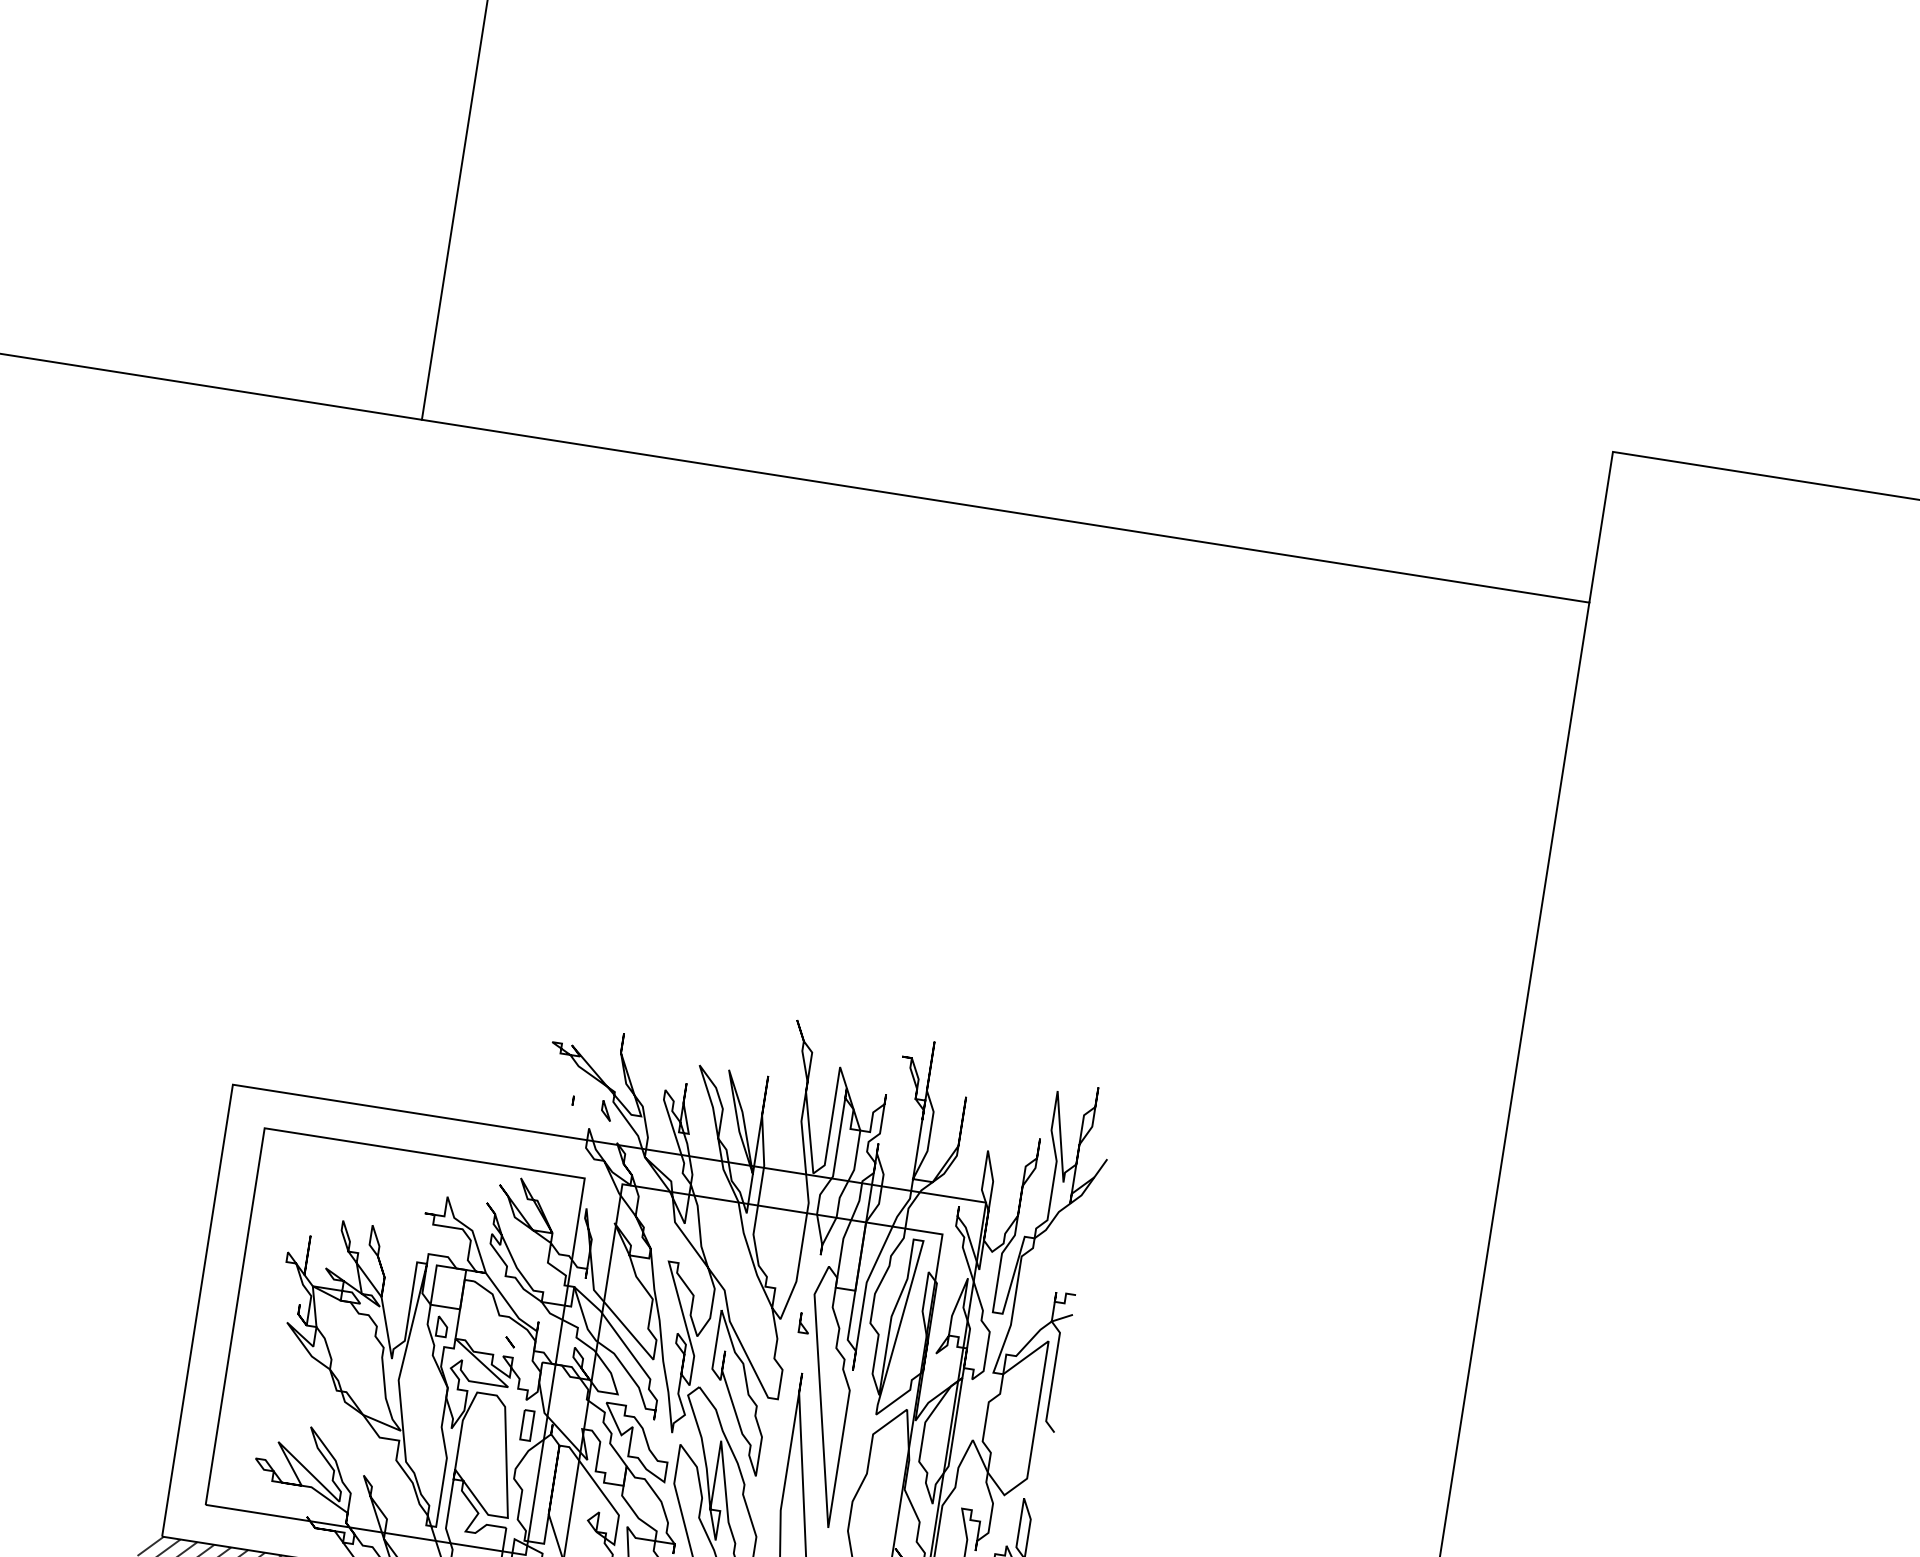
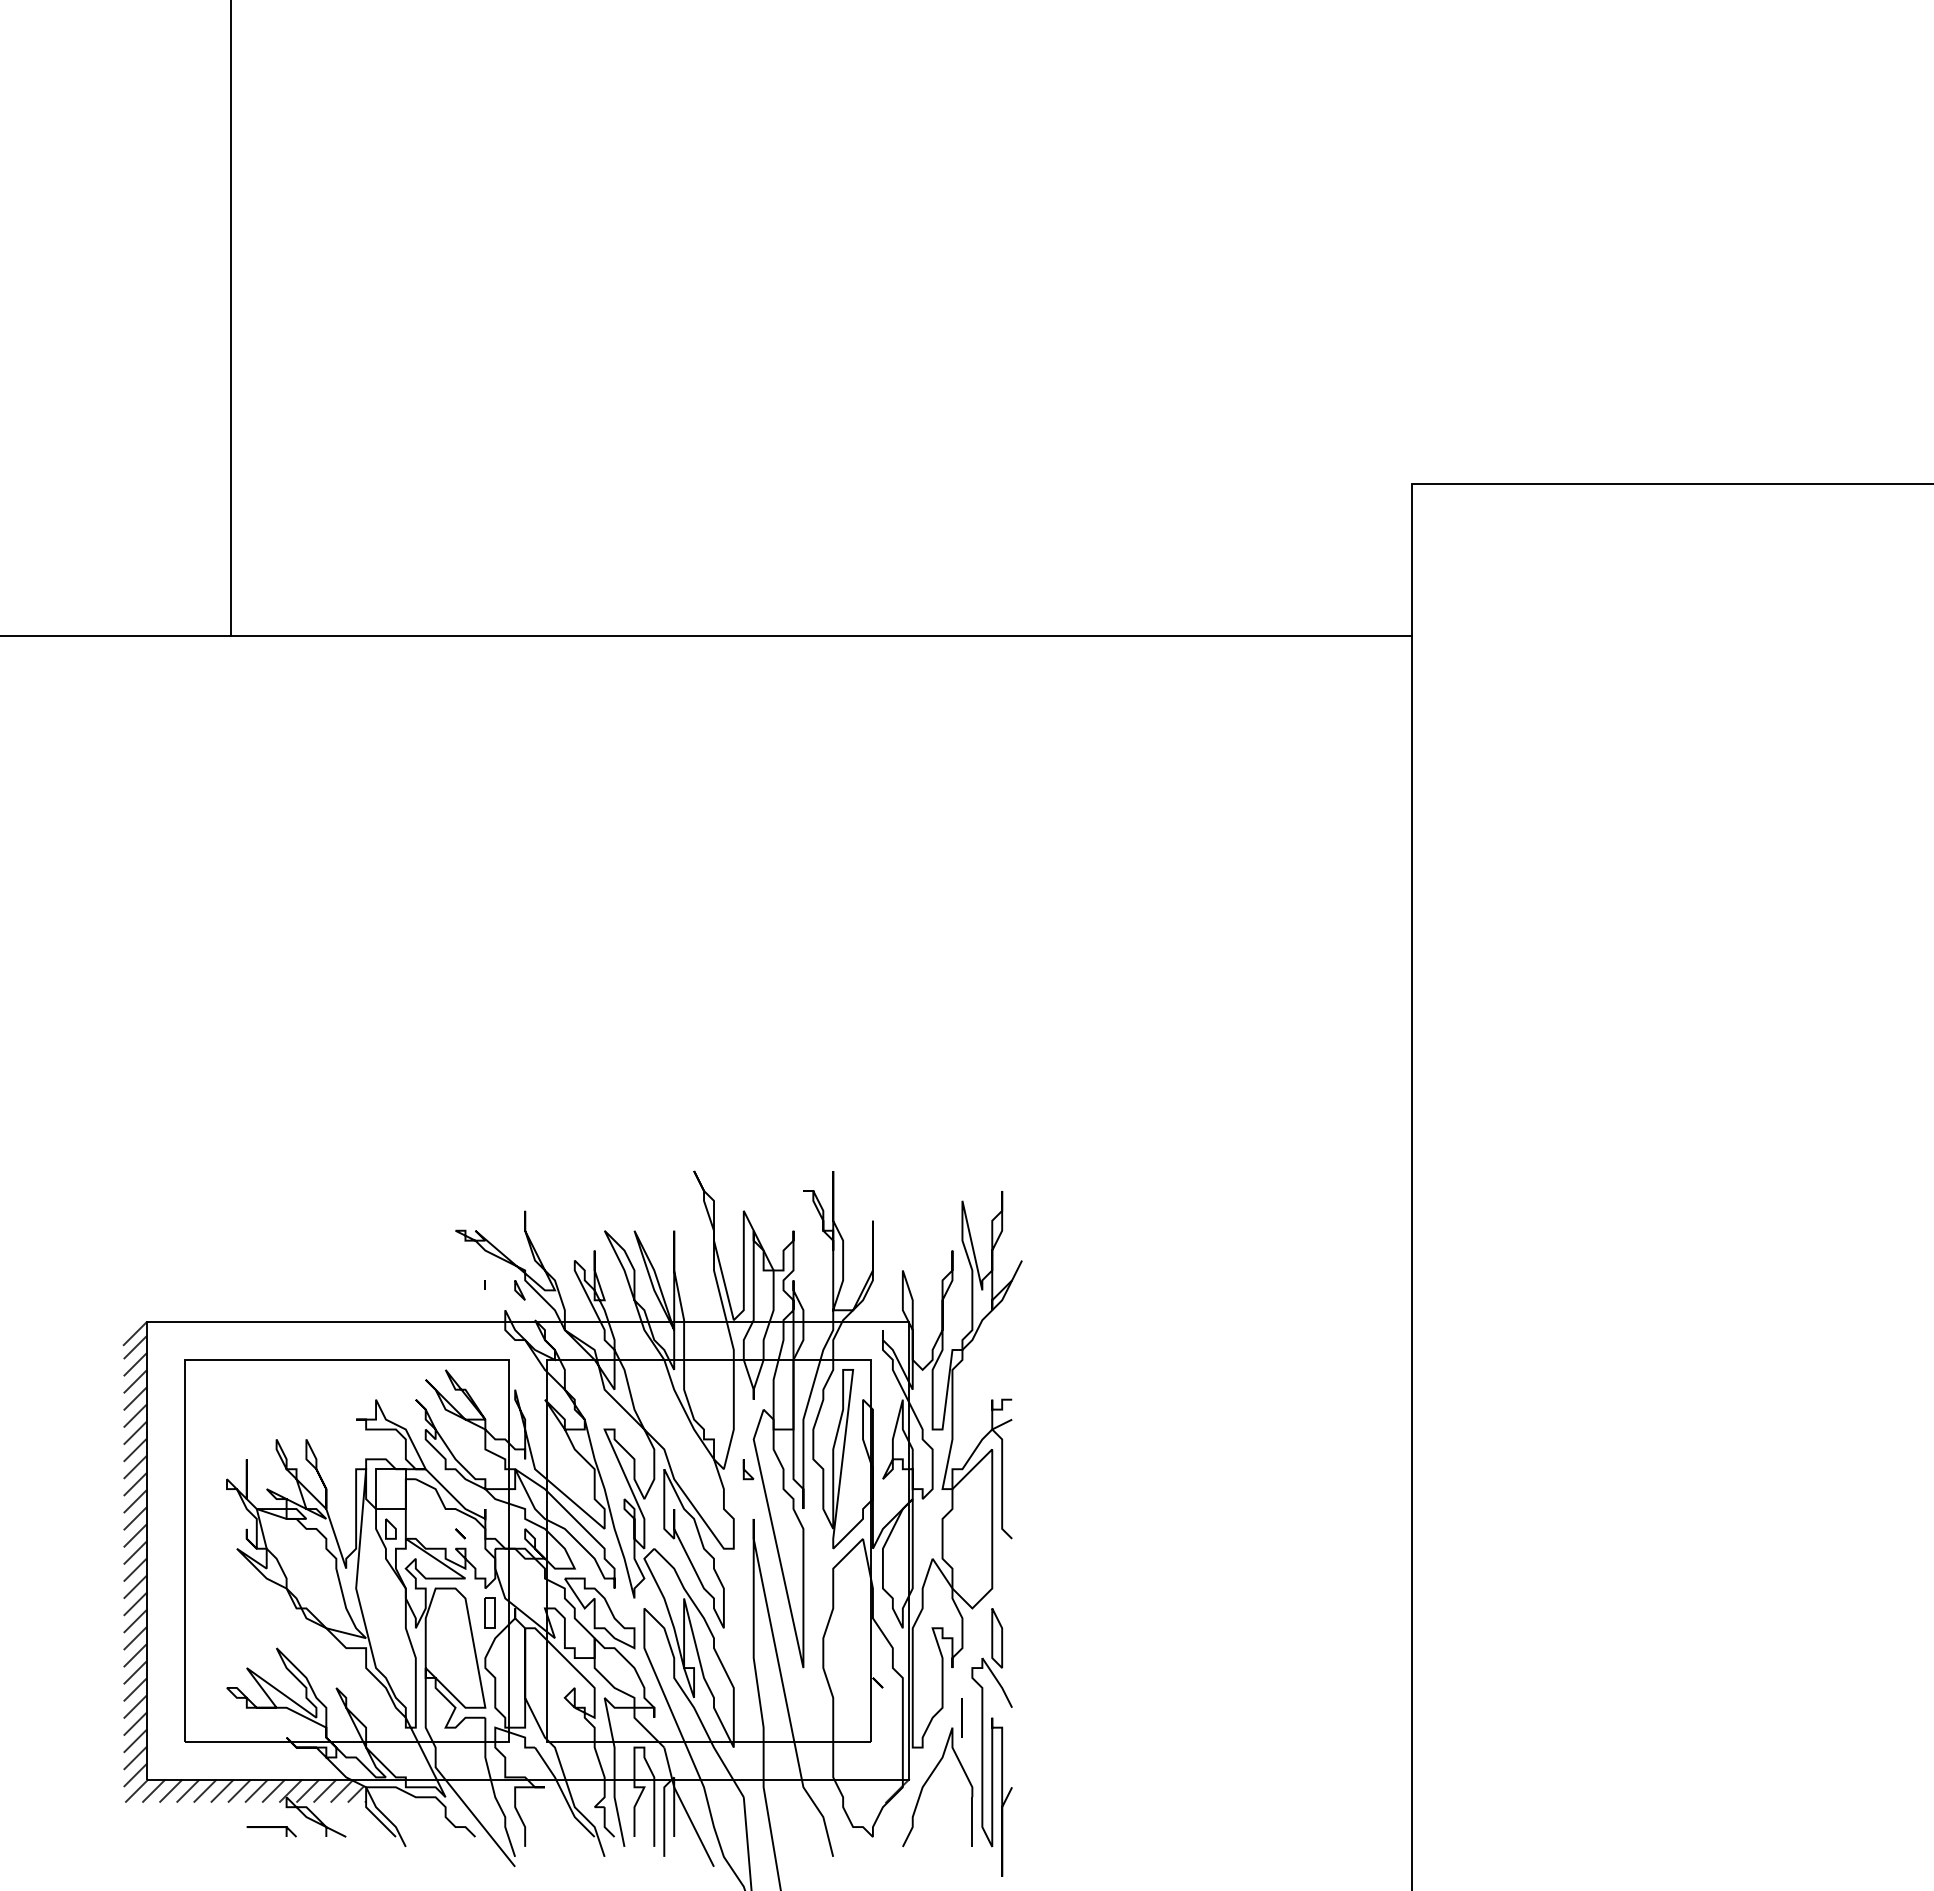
line: (219, 1093) -> (134, 1333), added
hatch: (183, 1319) -> (134, 1561), added

